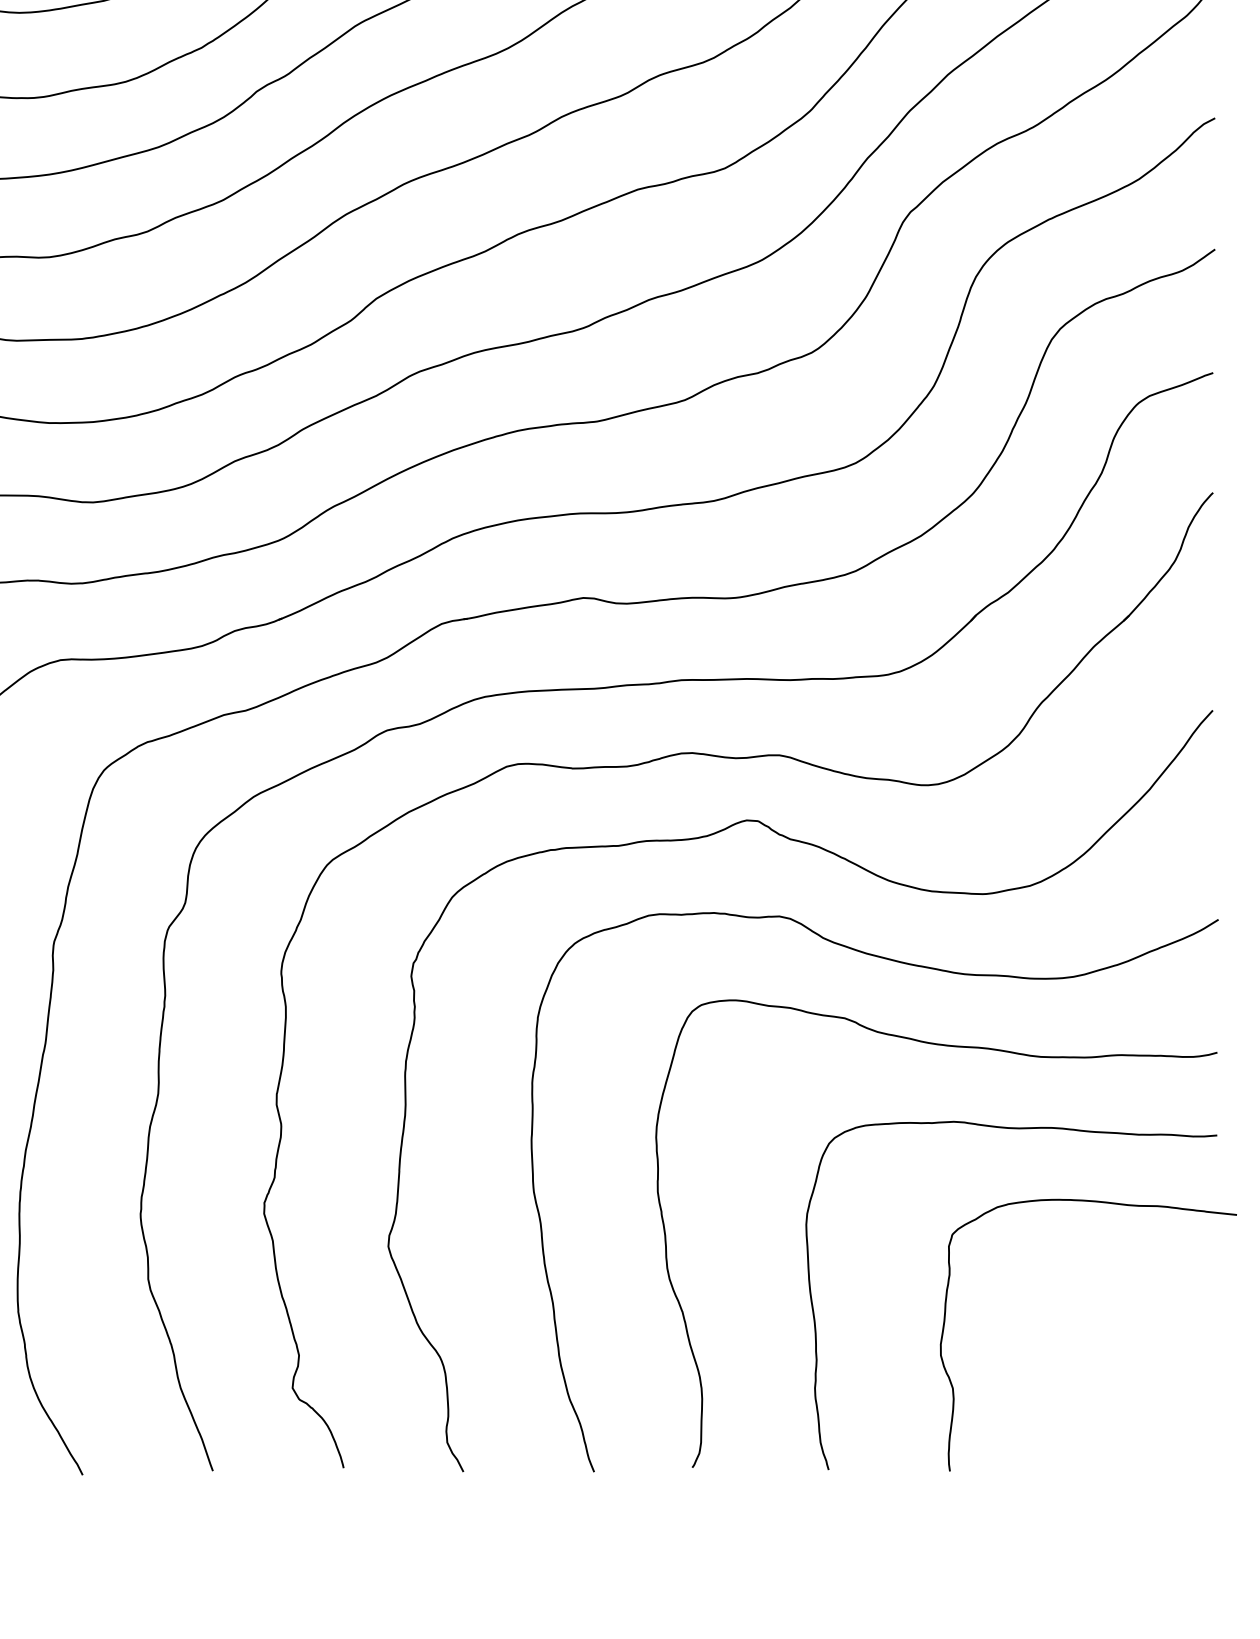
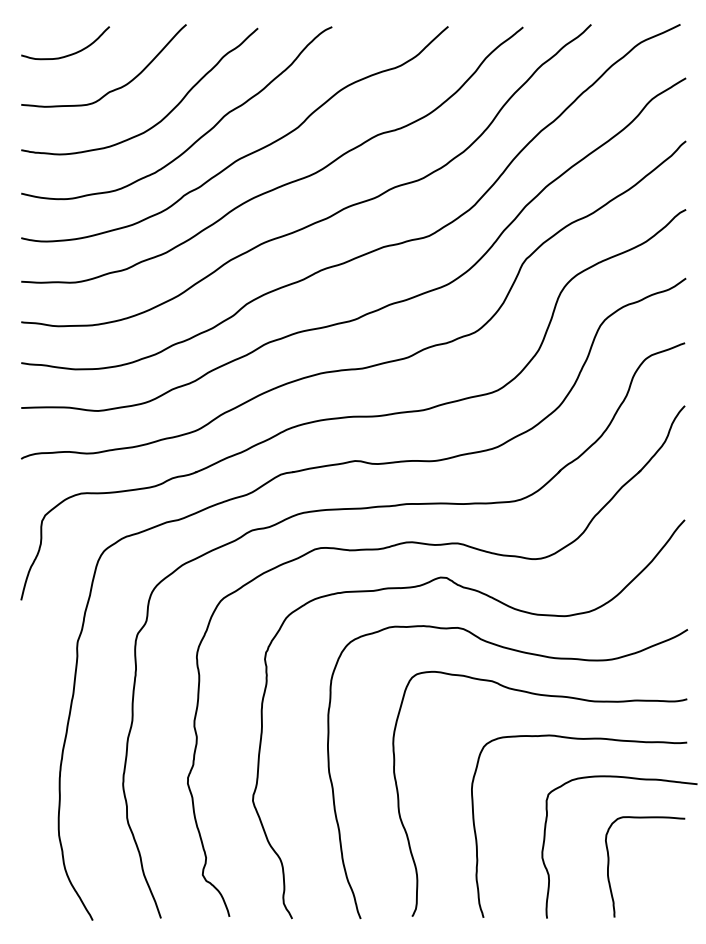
curve: (1068, 1370) -> (609, 865), added

